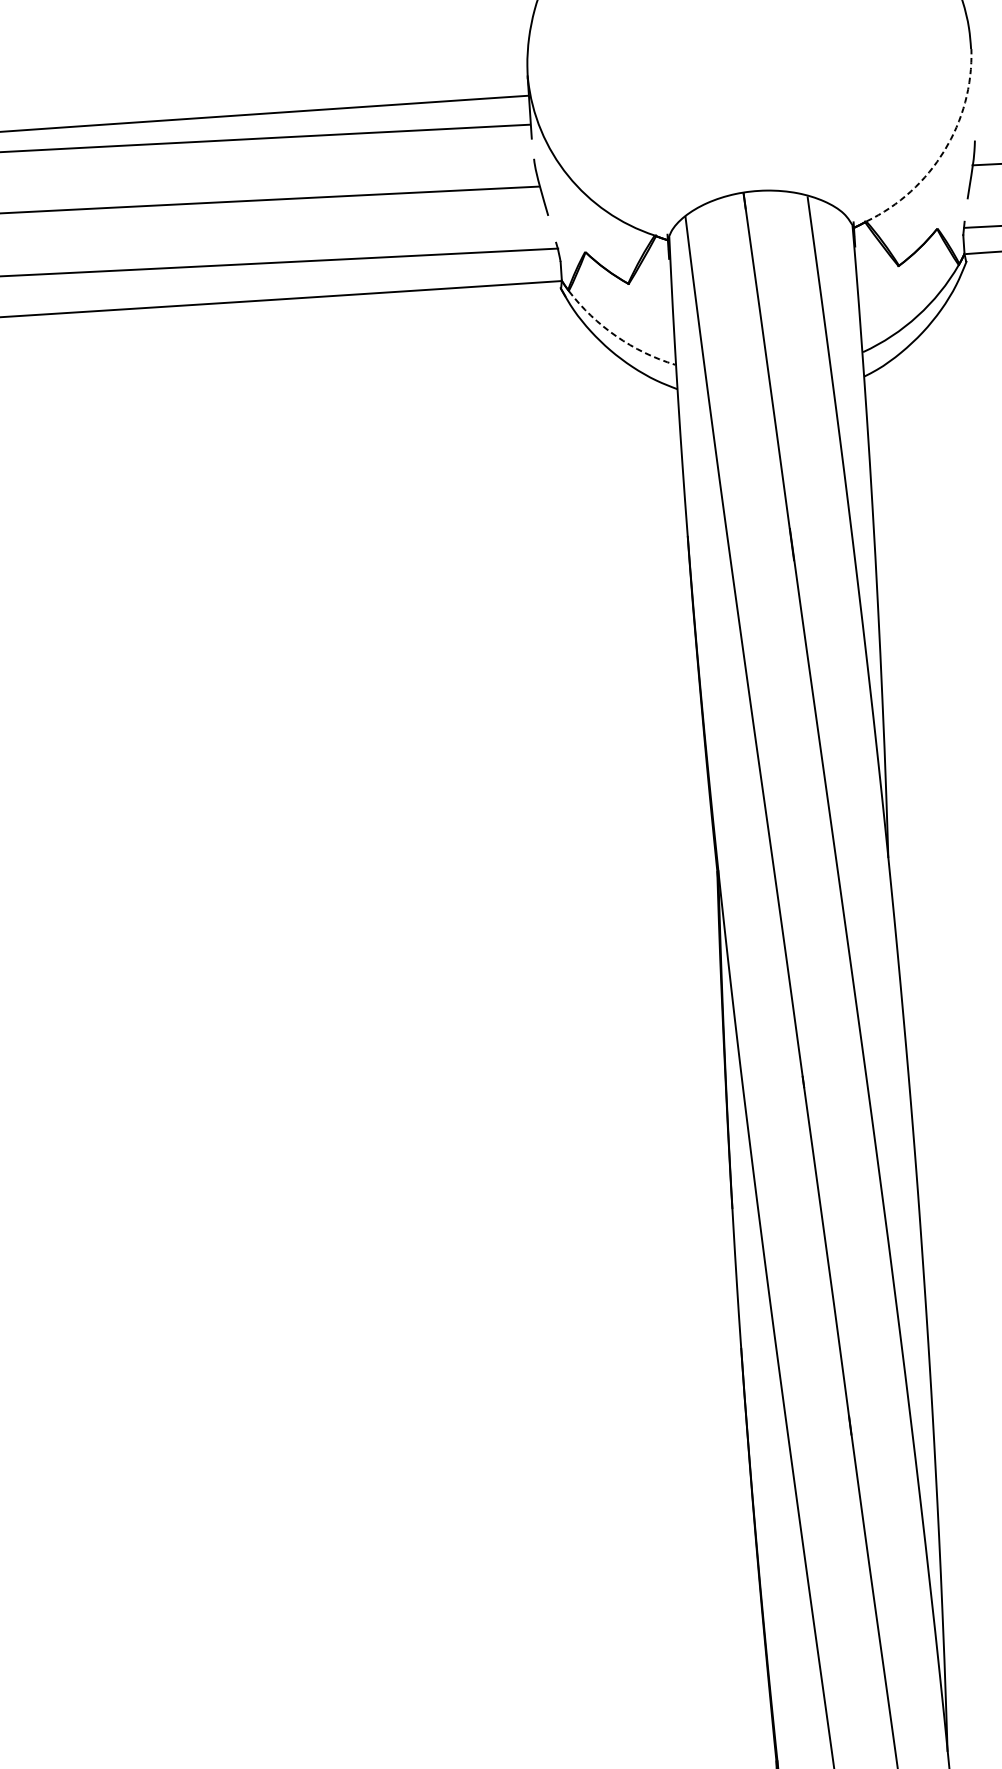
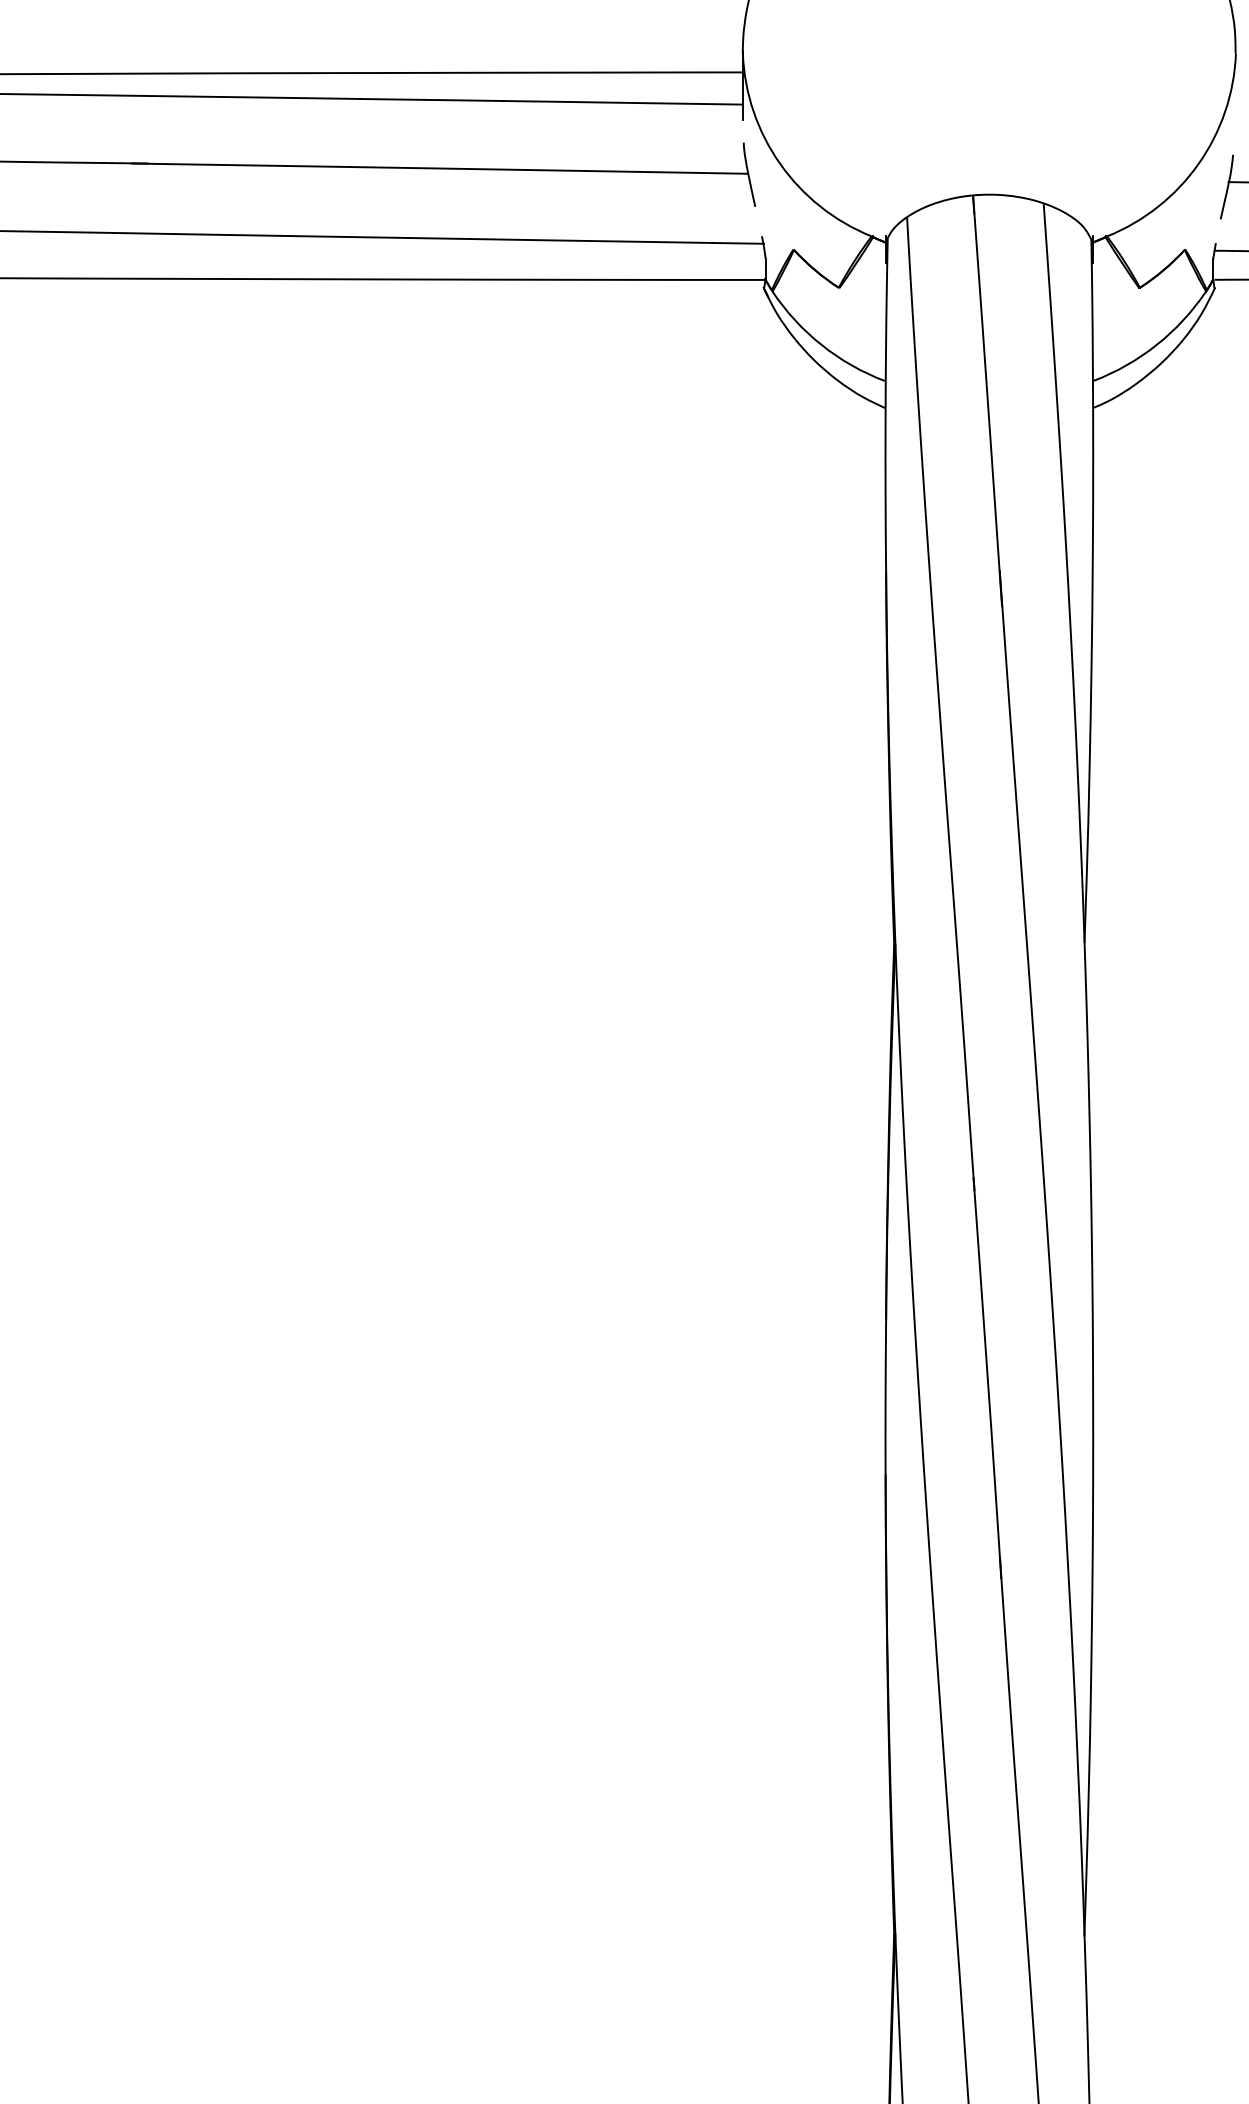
arc: (944, 150) -> (1198, 163), dashed -> solid
arc: (616, 336) -> (821, 345), dashed -> solid

